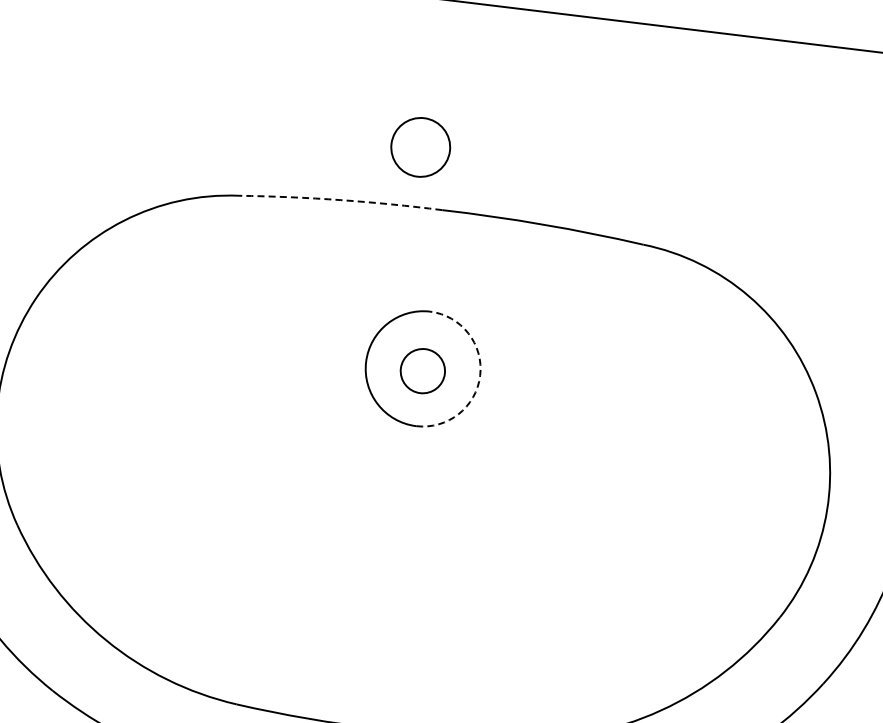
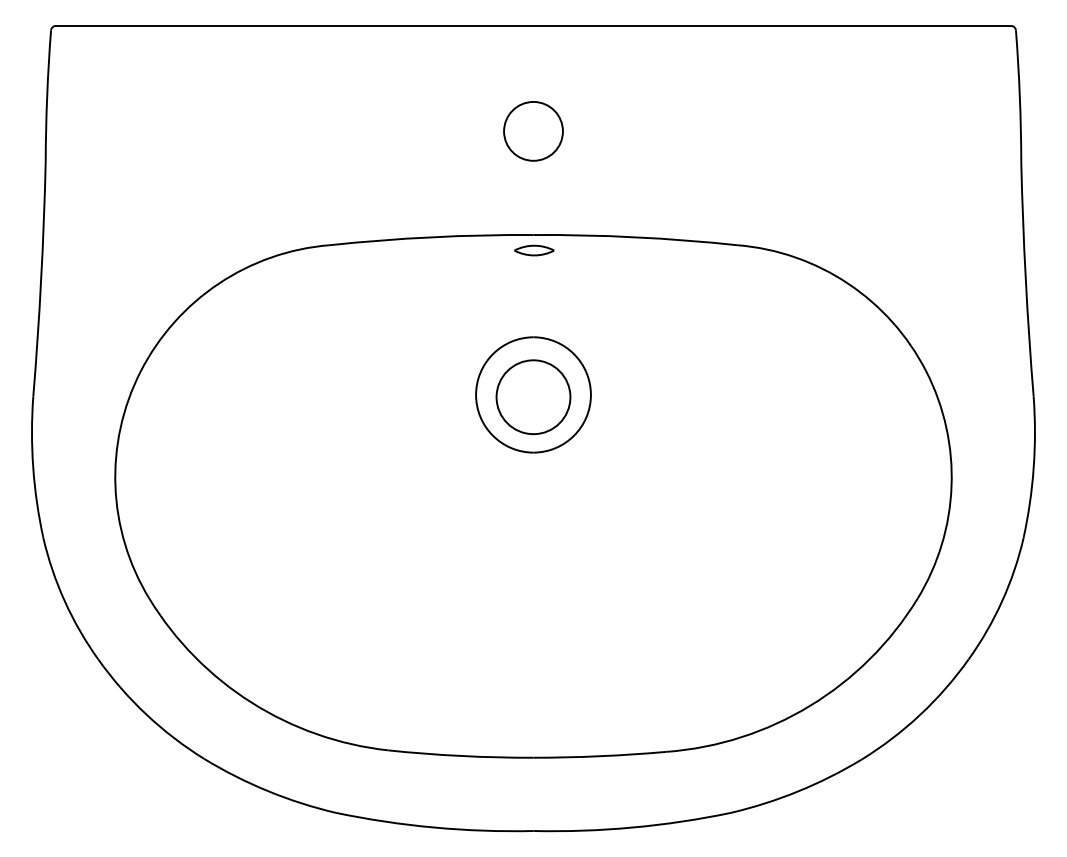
circle: (420, 147) -> (533, 131), moved
arc: (340, 200) -> (431, 237), dashed -> solid
part: (441, 225) -> (534, 250), added
circle: (422, 371) -> (533, 397), size x1.67
arc: (479, 375) -> (590, 394), dashed -> solid

